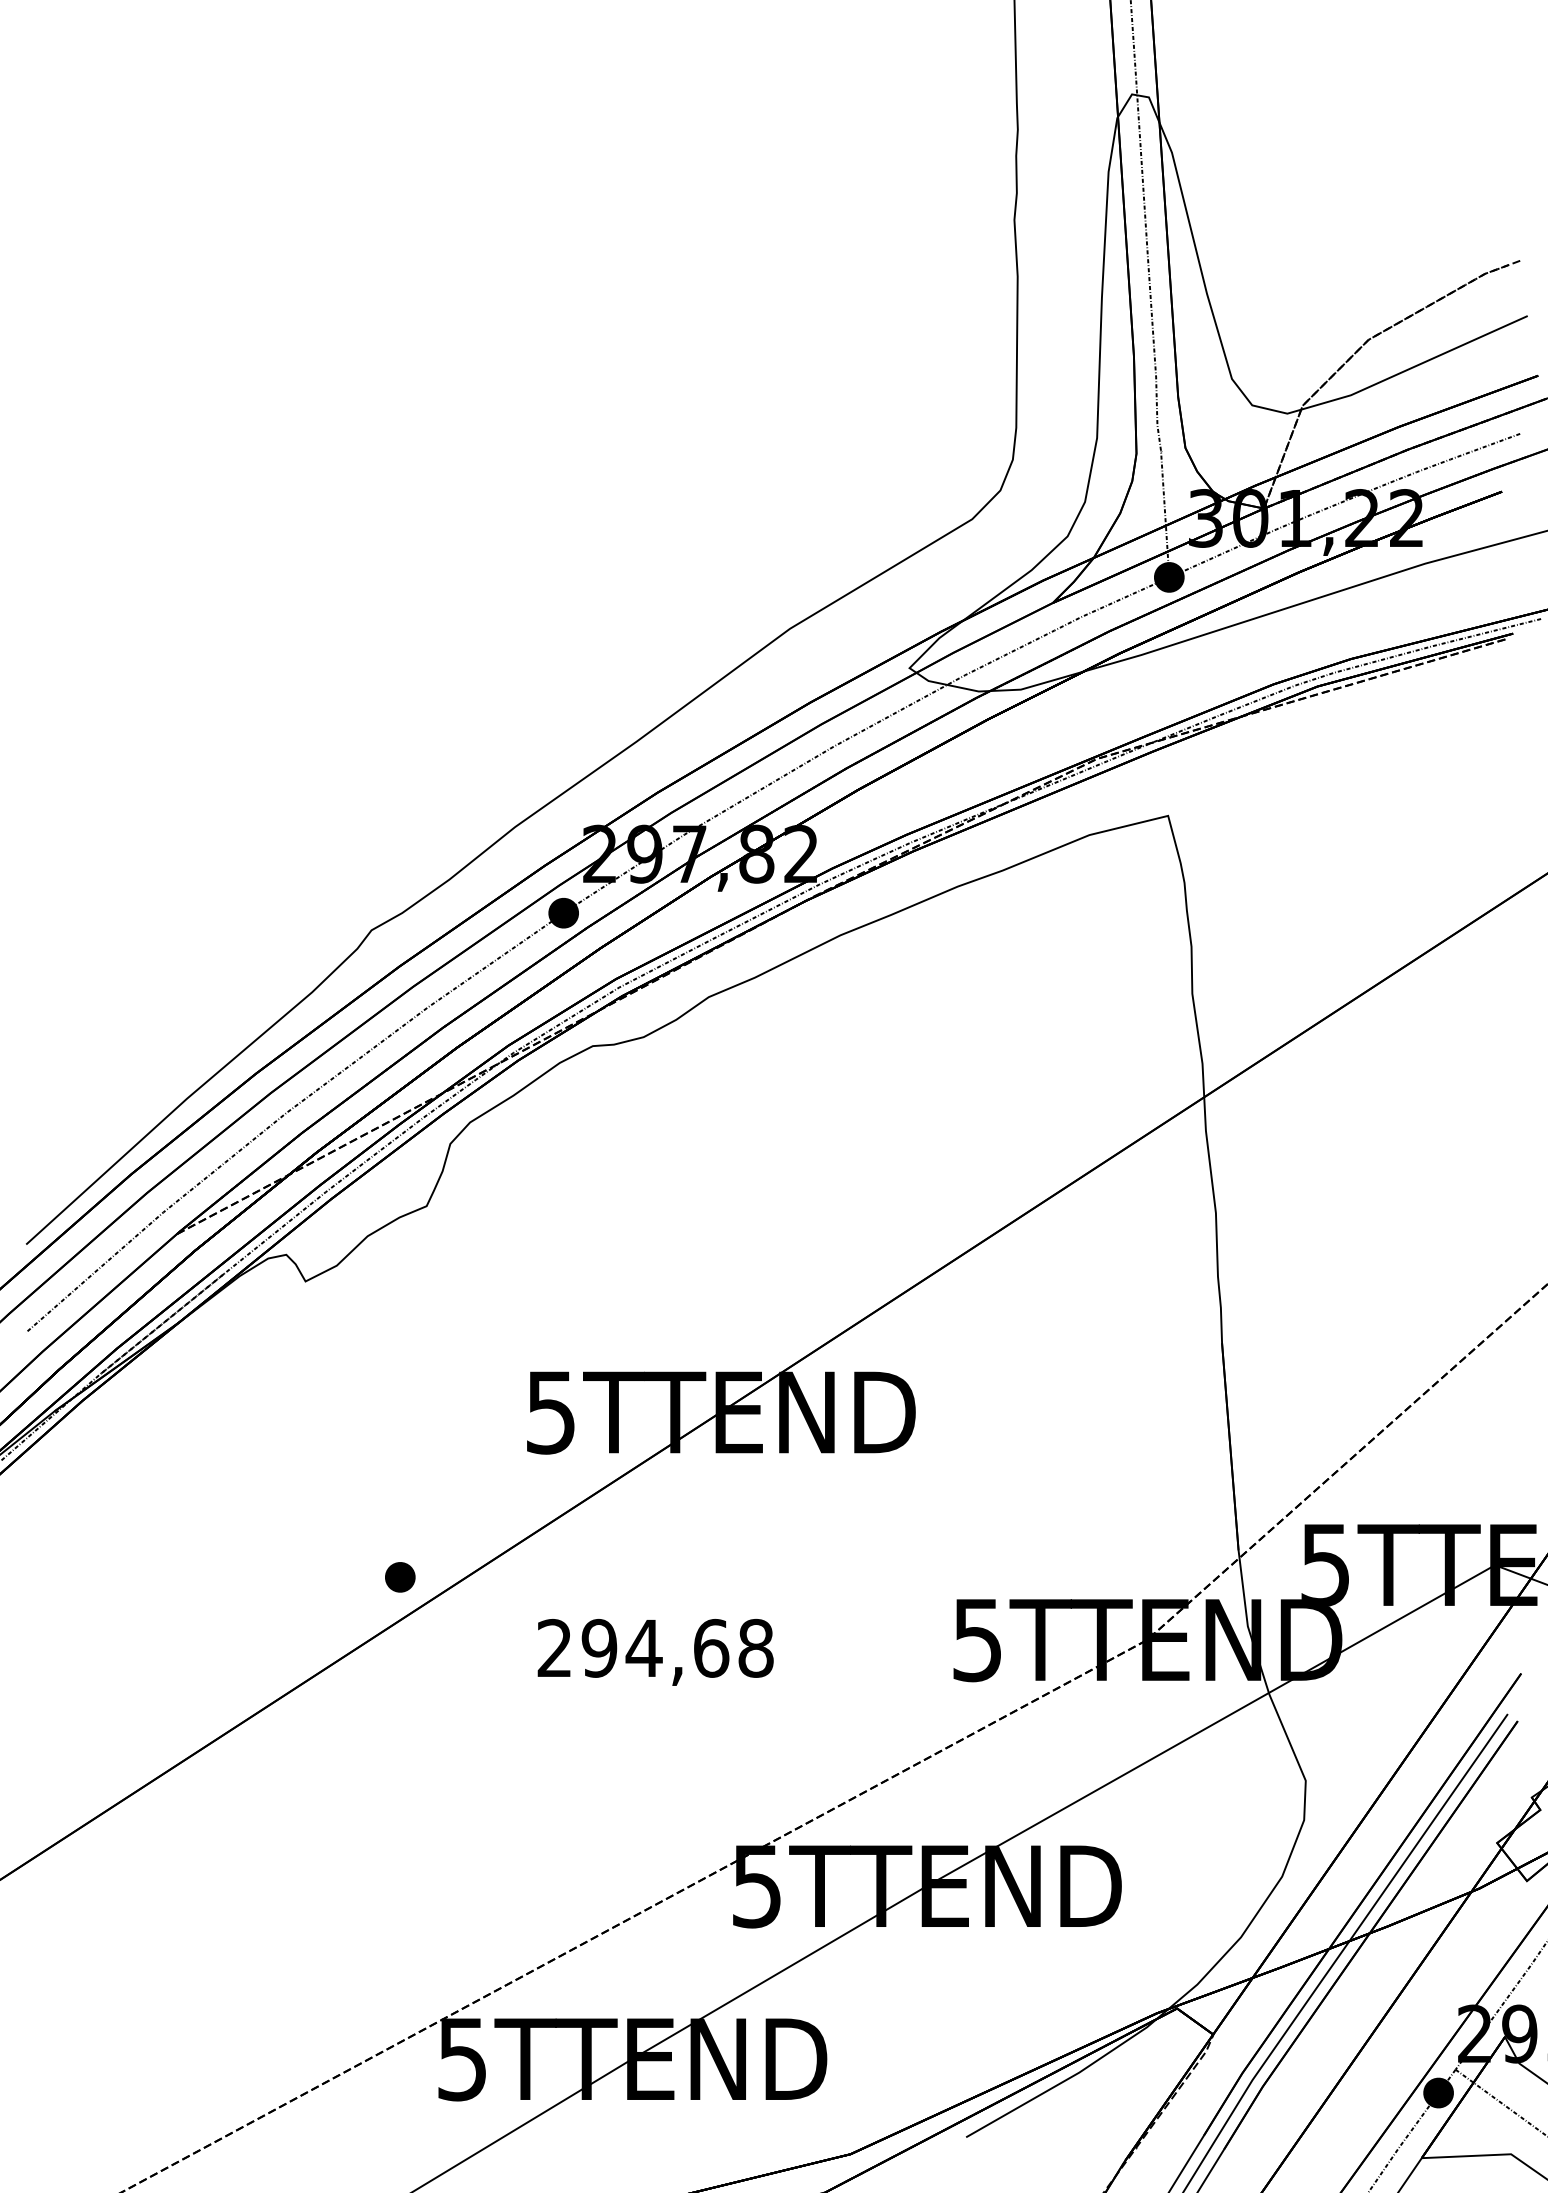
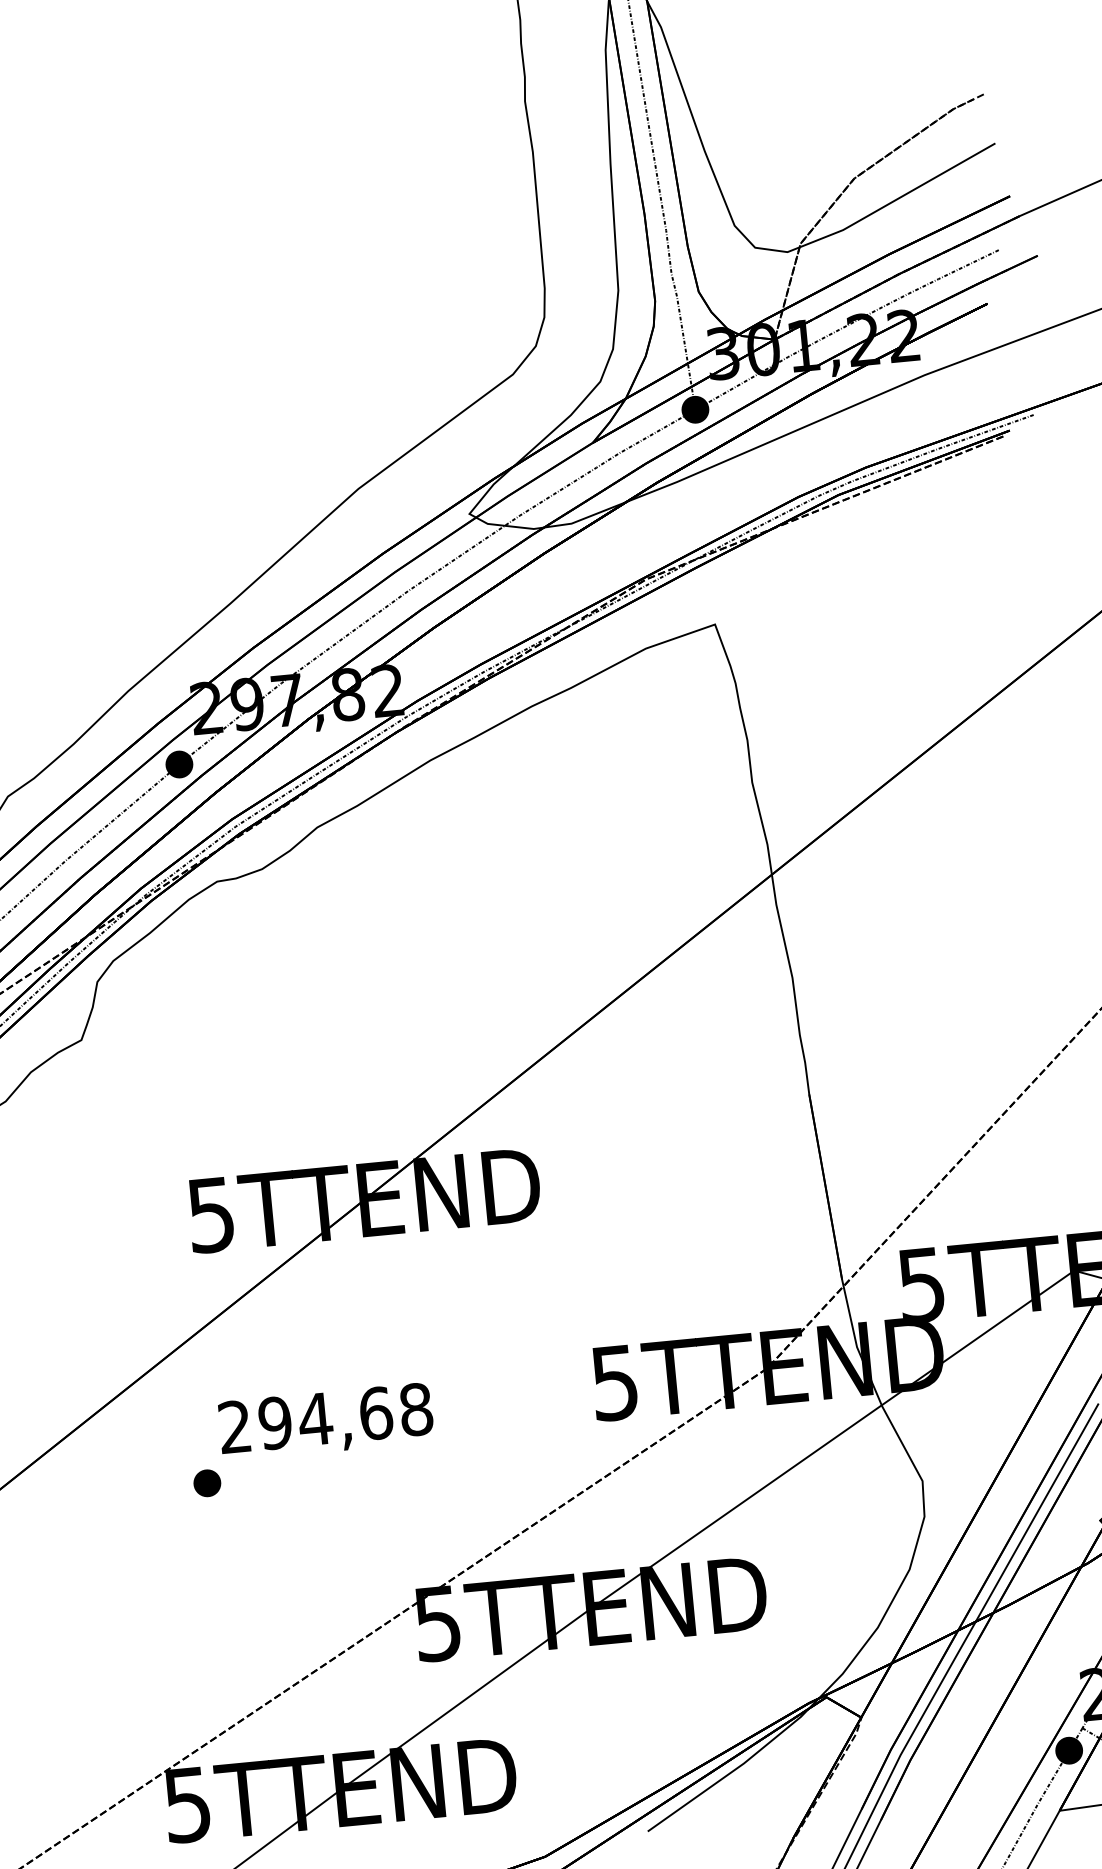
part: (400, 1577) -> (207, 1483), moved

